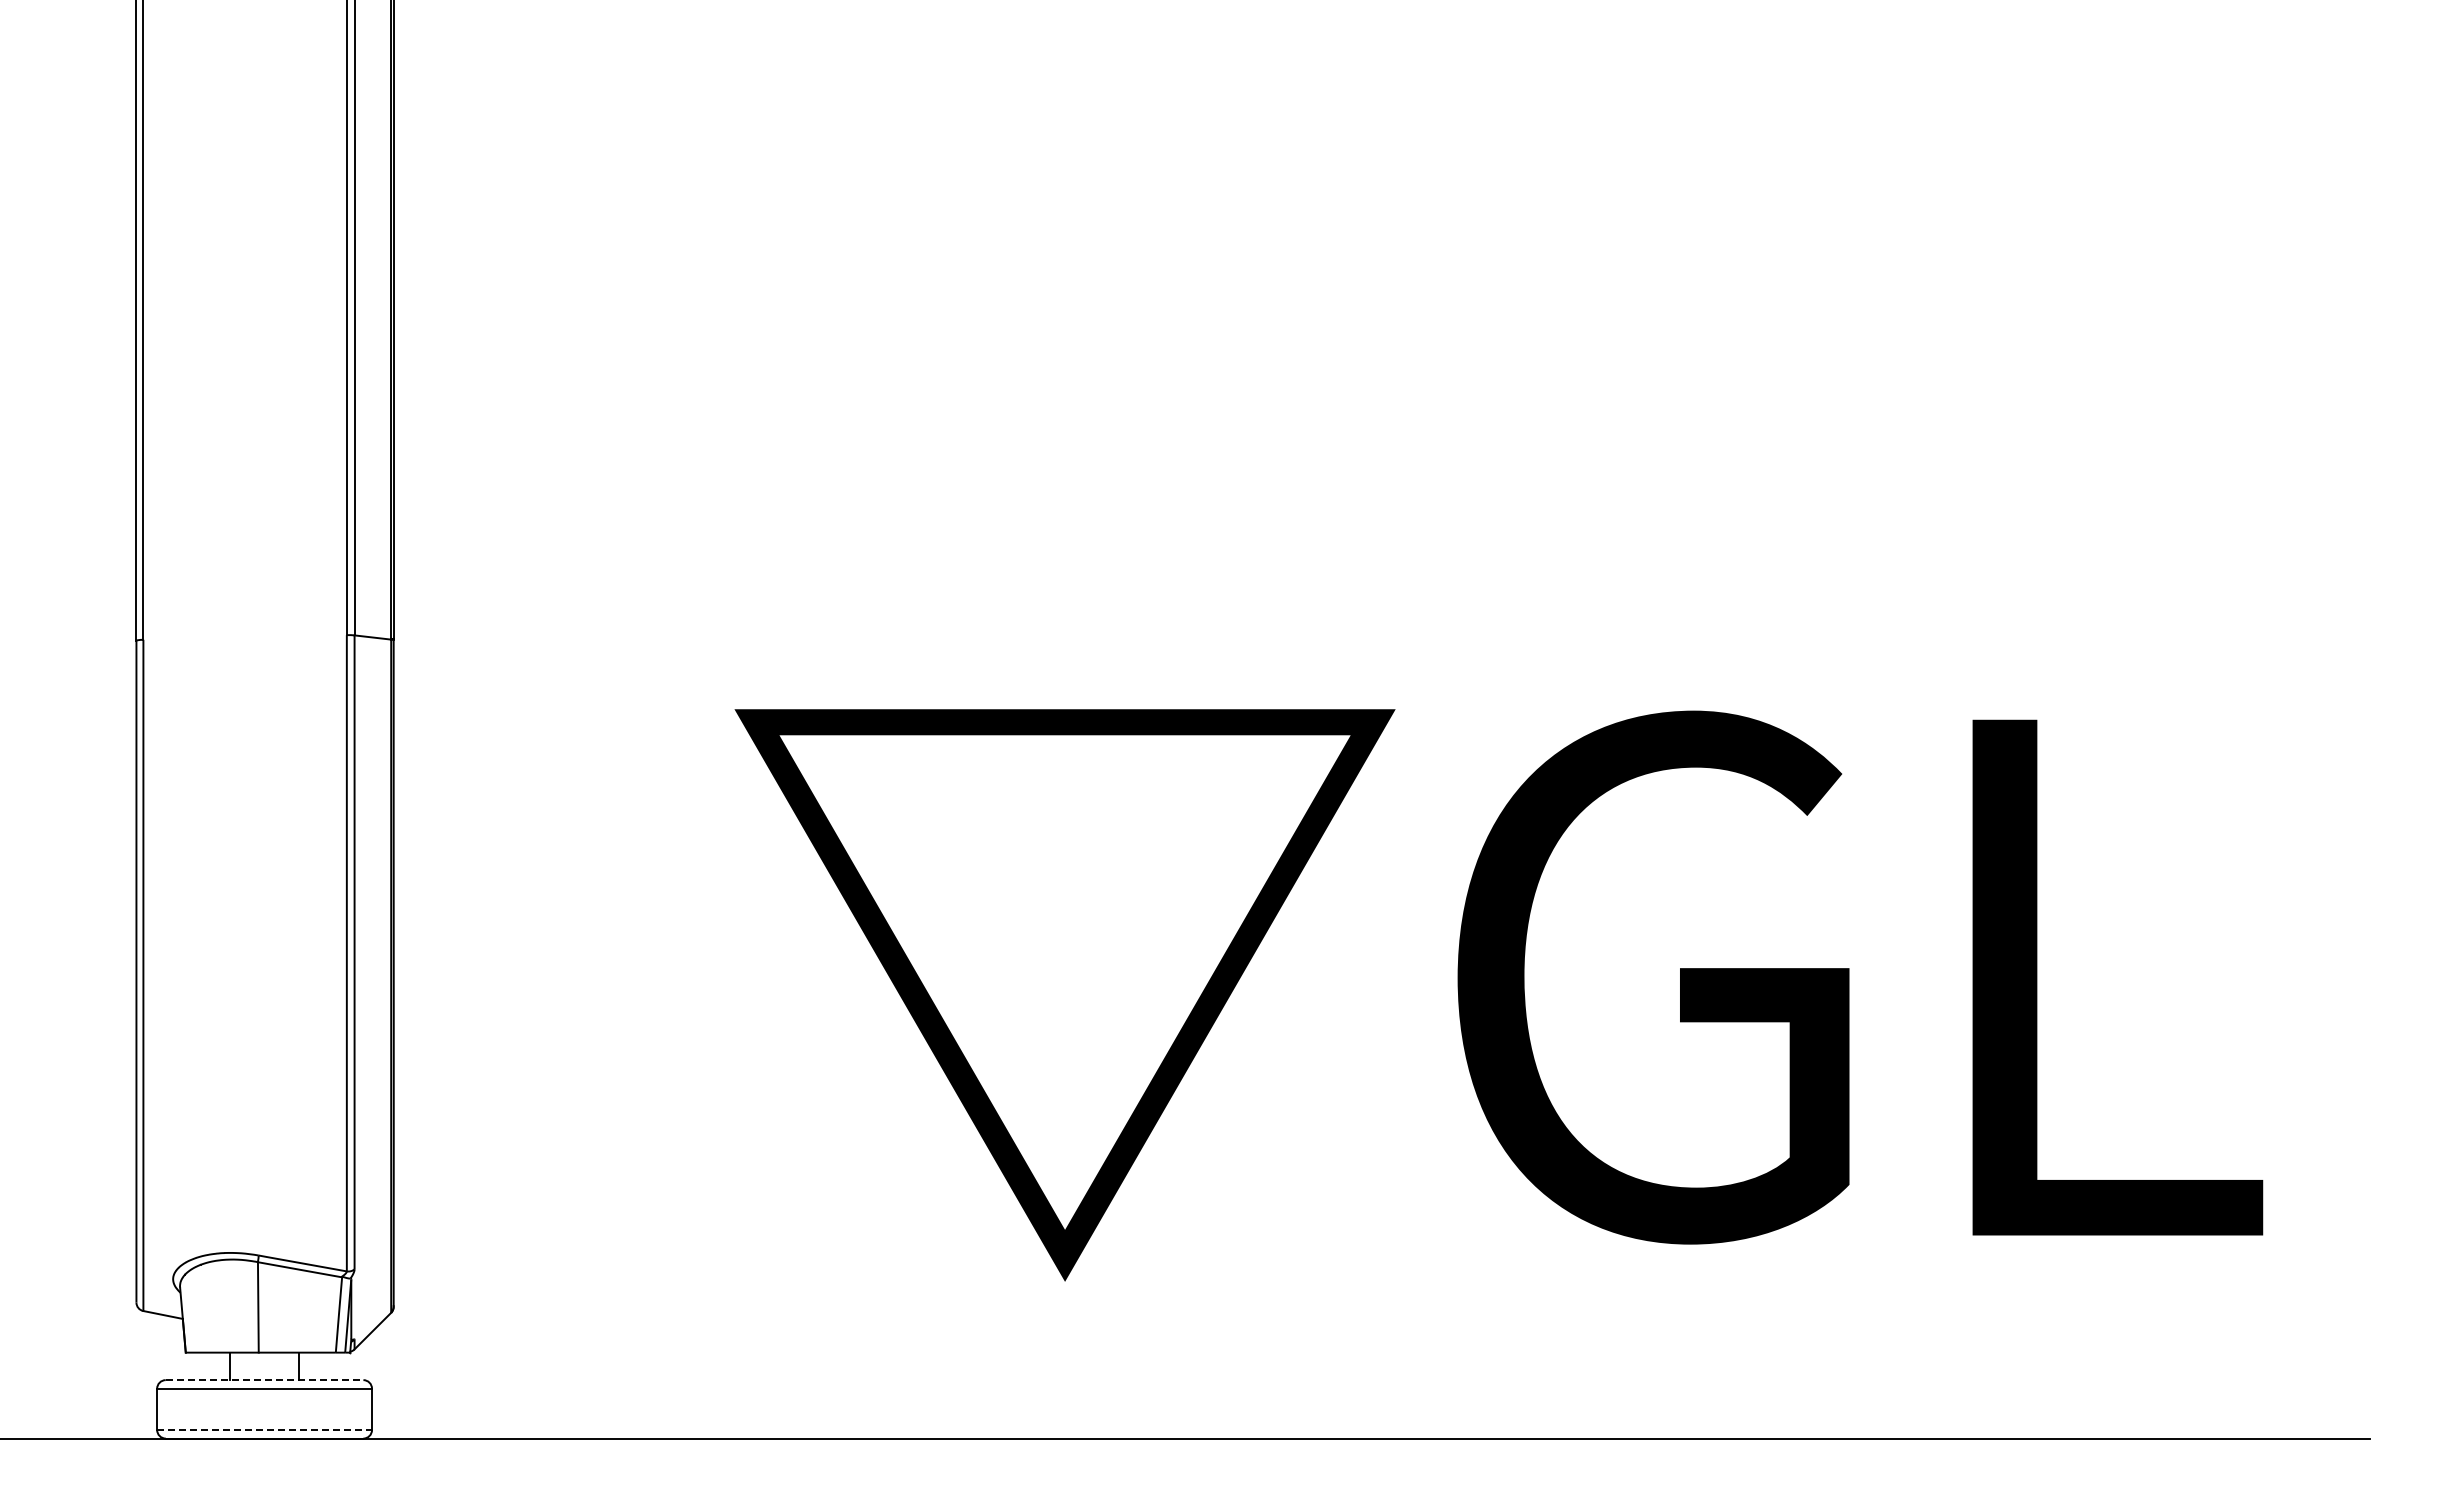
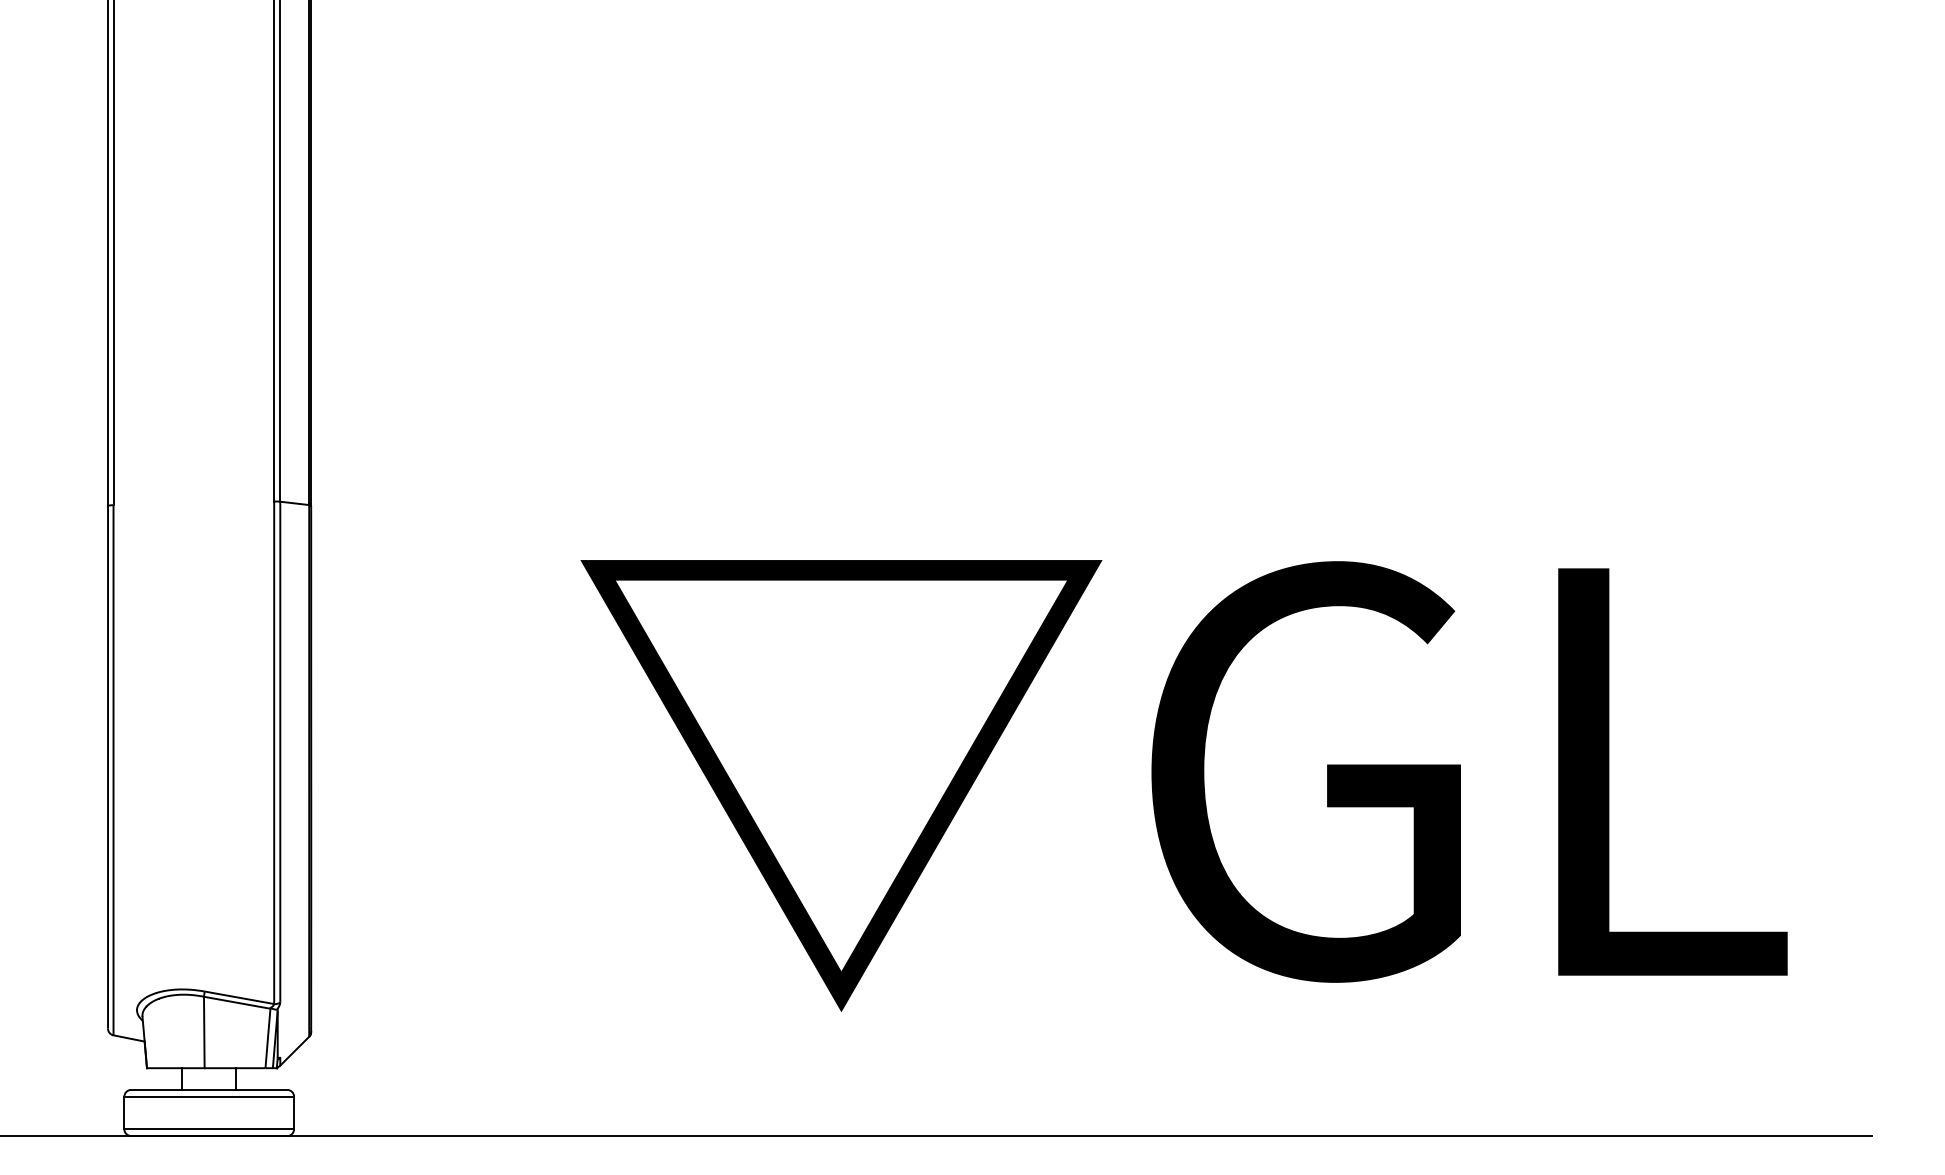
line: (264, 1380) -> (209, 1090), dashed -> solid
line: (265, 1429) -> (209, 1128), dashed -> solid

